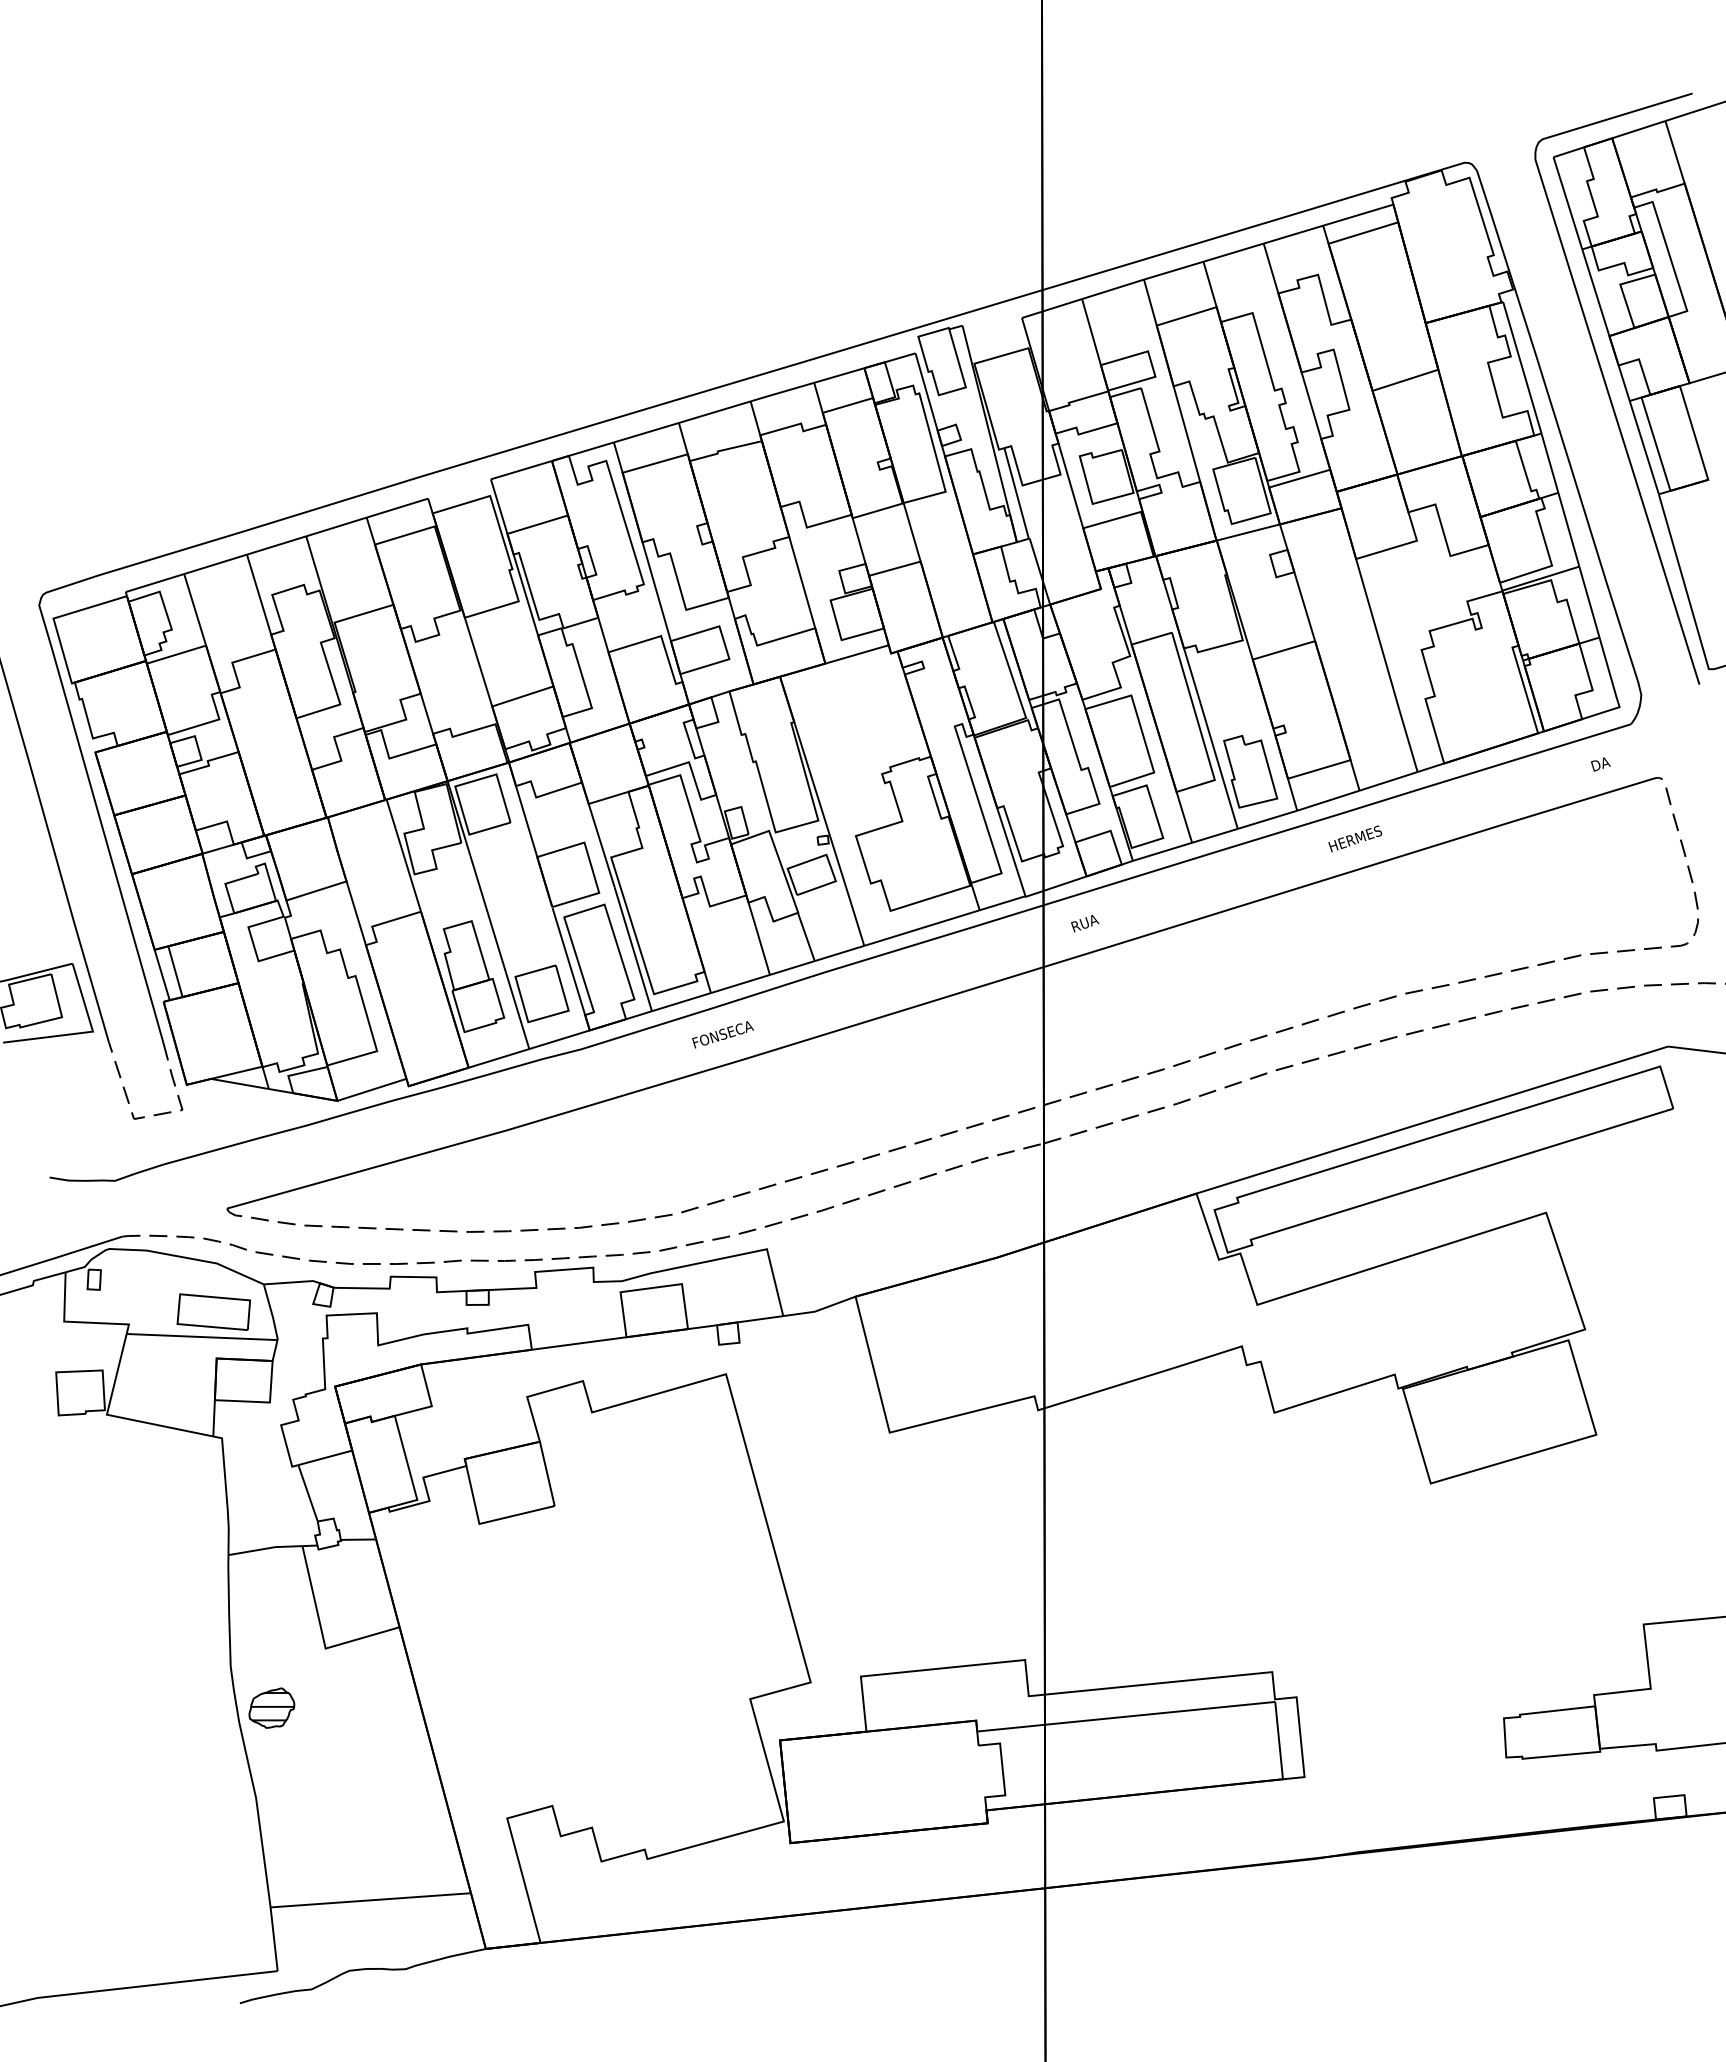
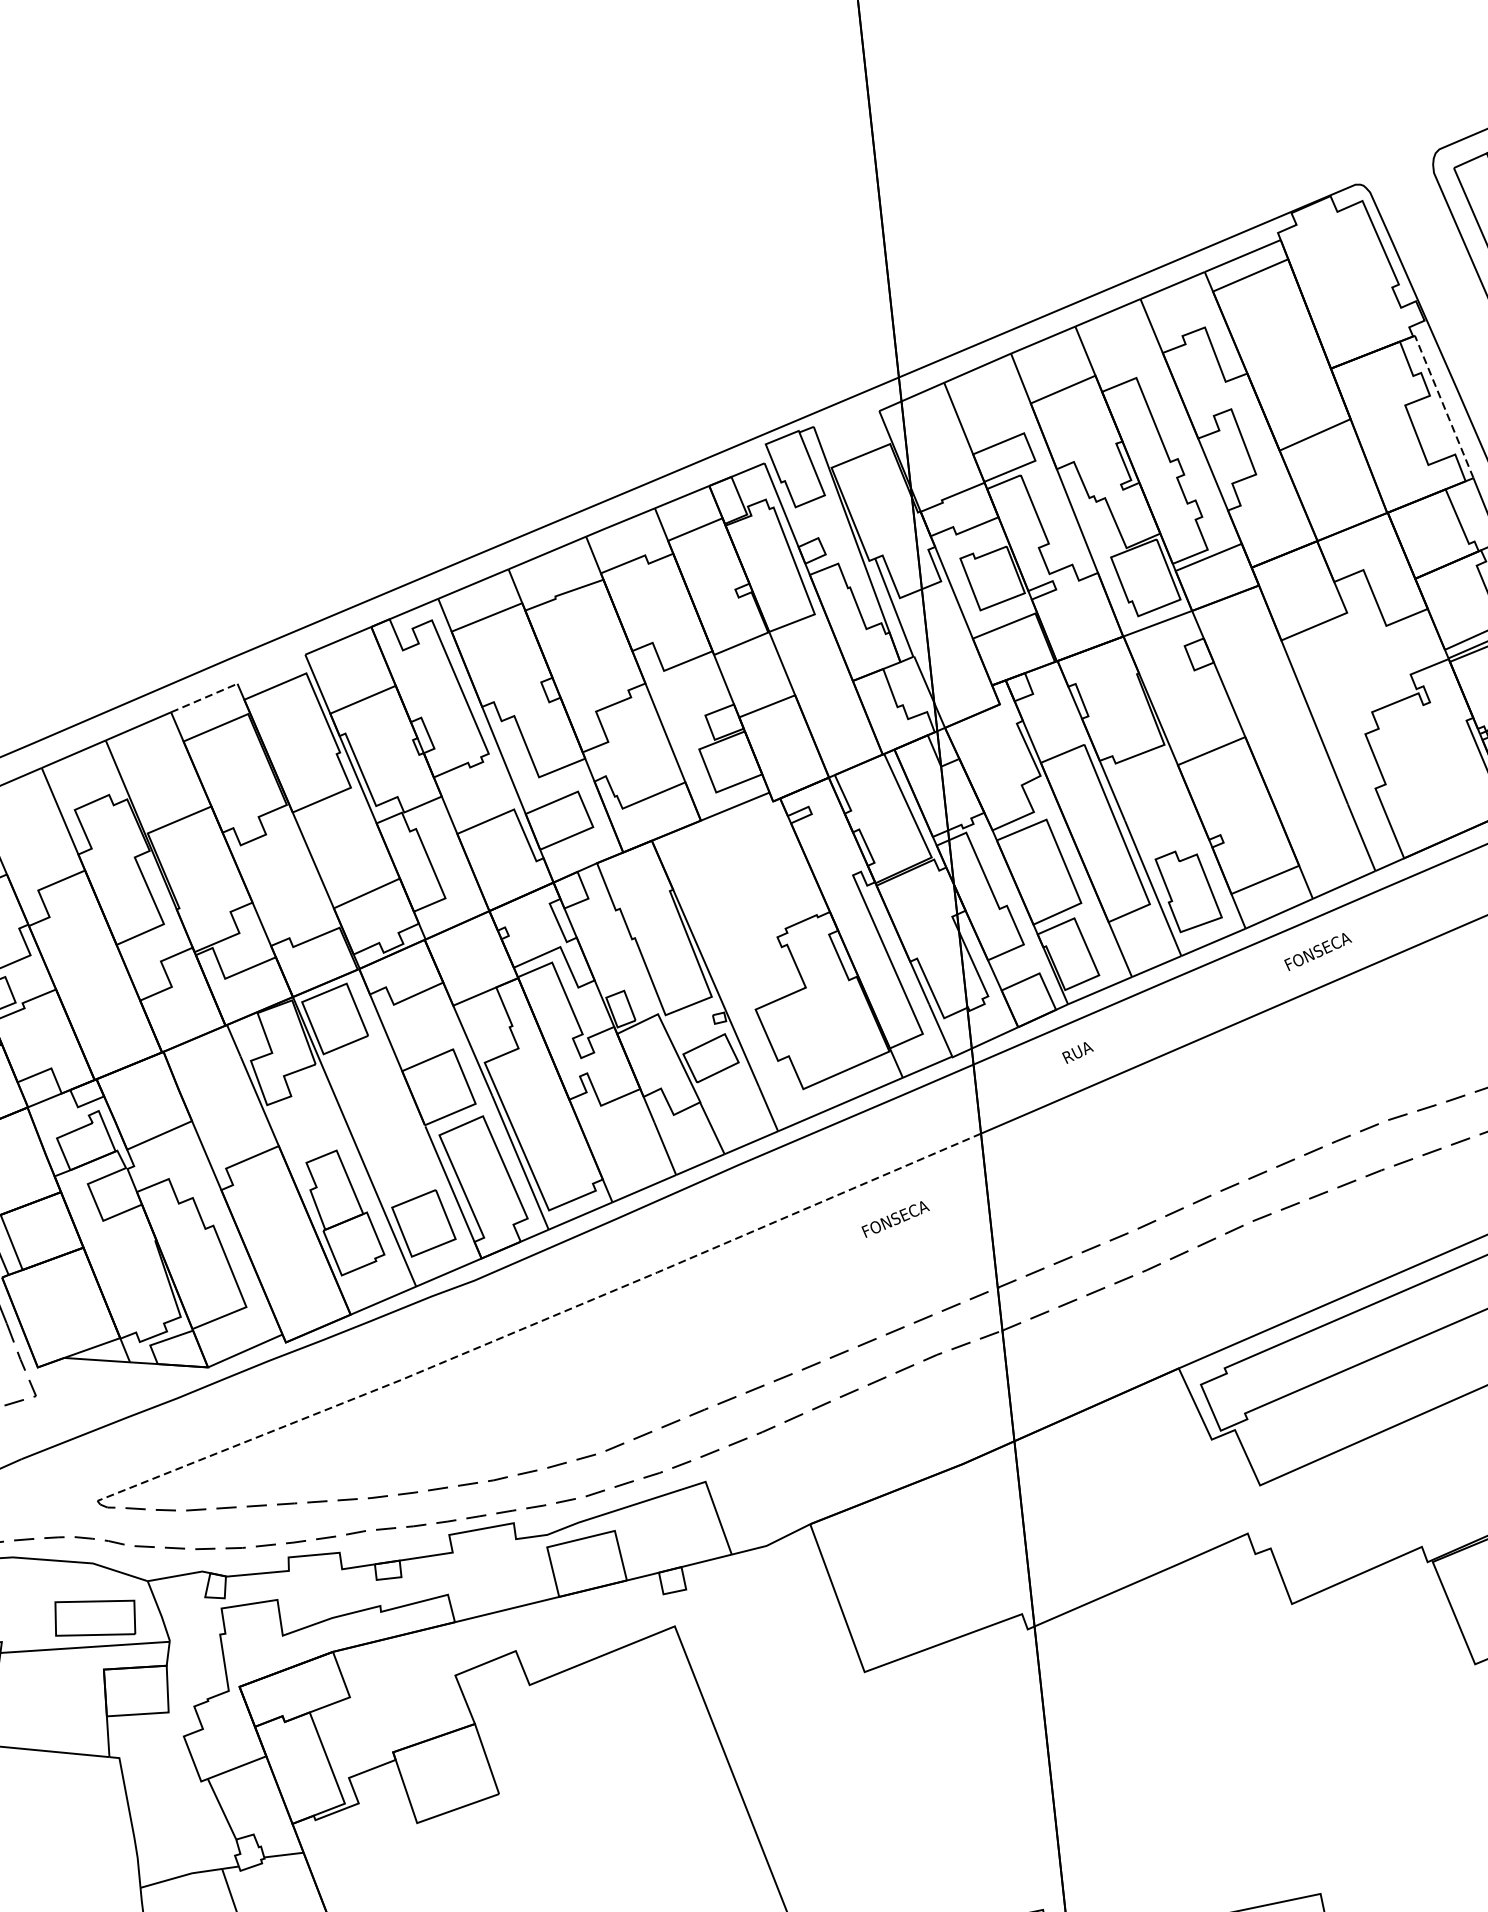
line: (1522, 367) -> (1444, 406), solid -> dashed
line: (397, 507) -> (204, 697), solid -> dashed
text: (1359, 836) -> (1318, 950), HERMES -> FONSECA
text: (1085, 923) -> (1078, 1052), moved
text: (723, 1034) -> (896, 1218), moved
line: (636, 1091) -> (541, 1321), solid -> dashed

